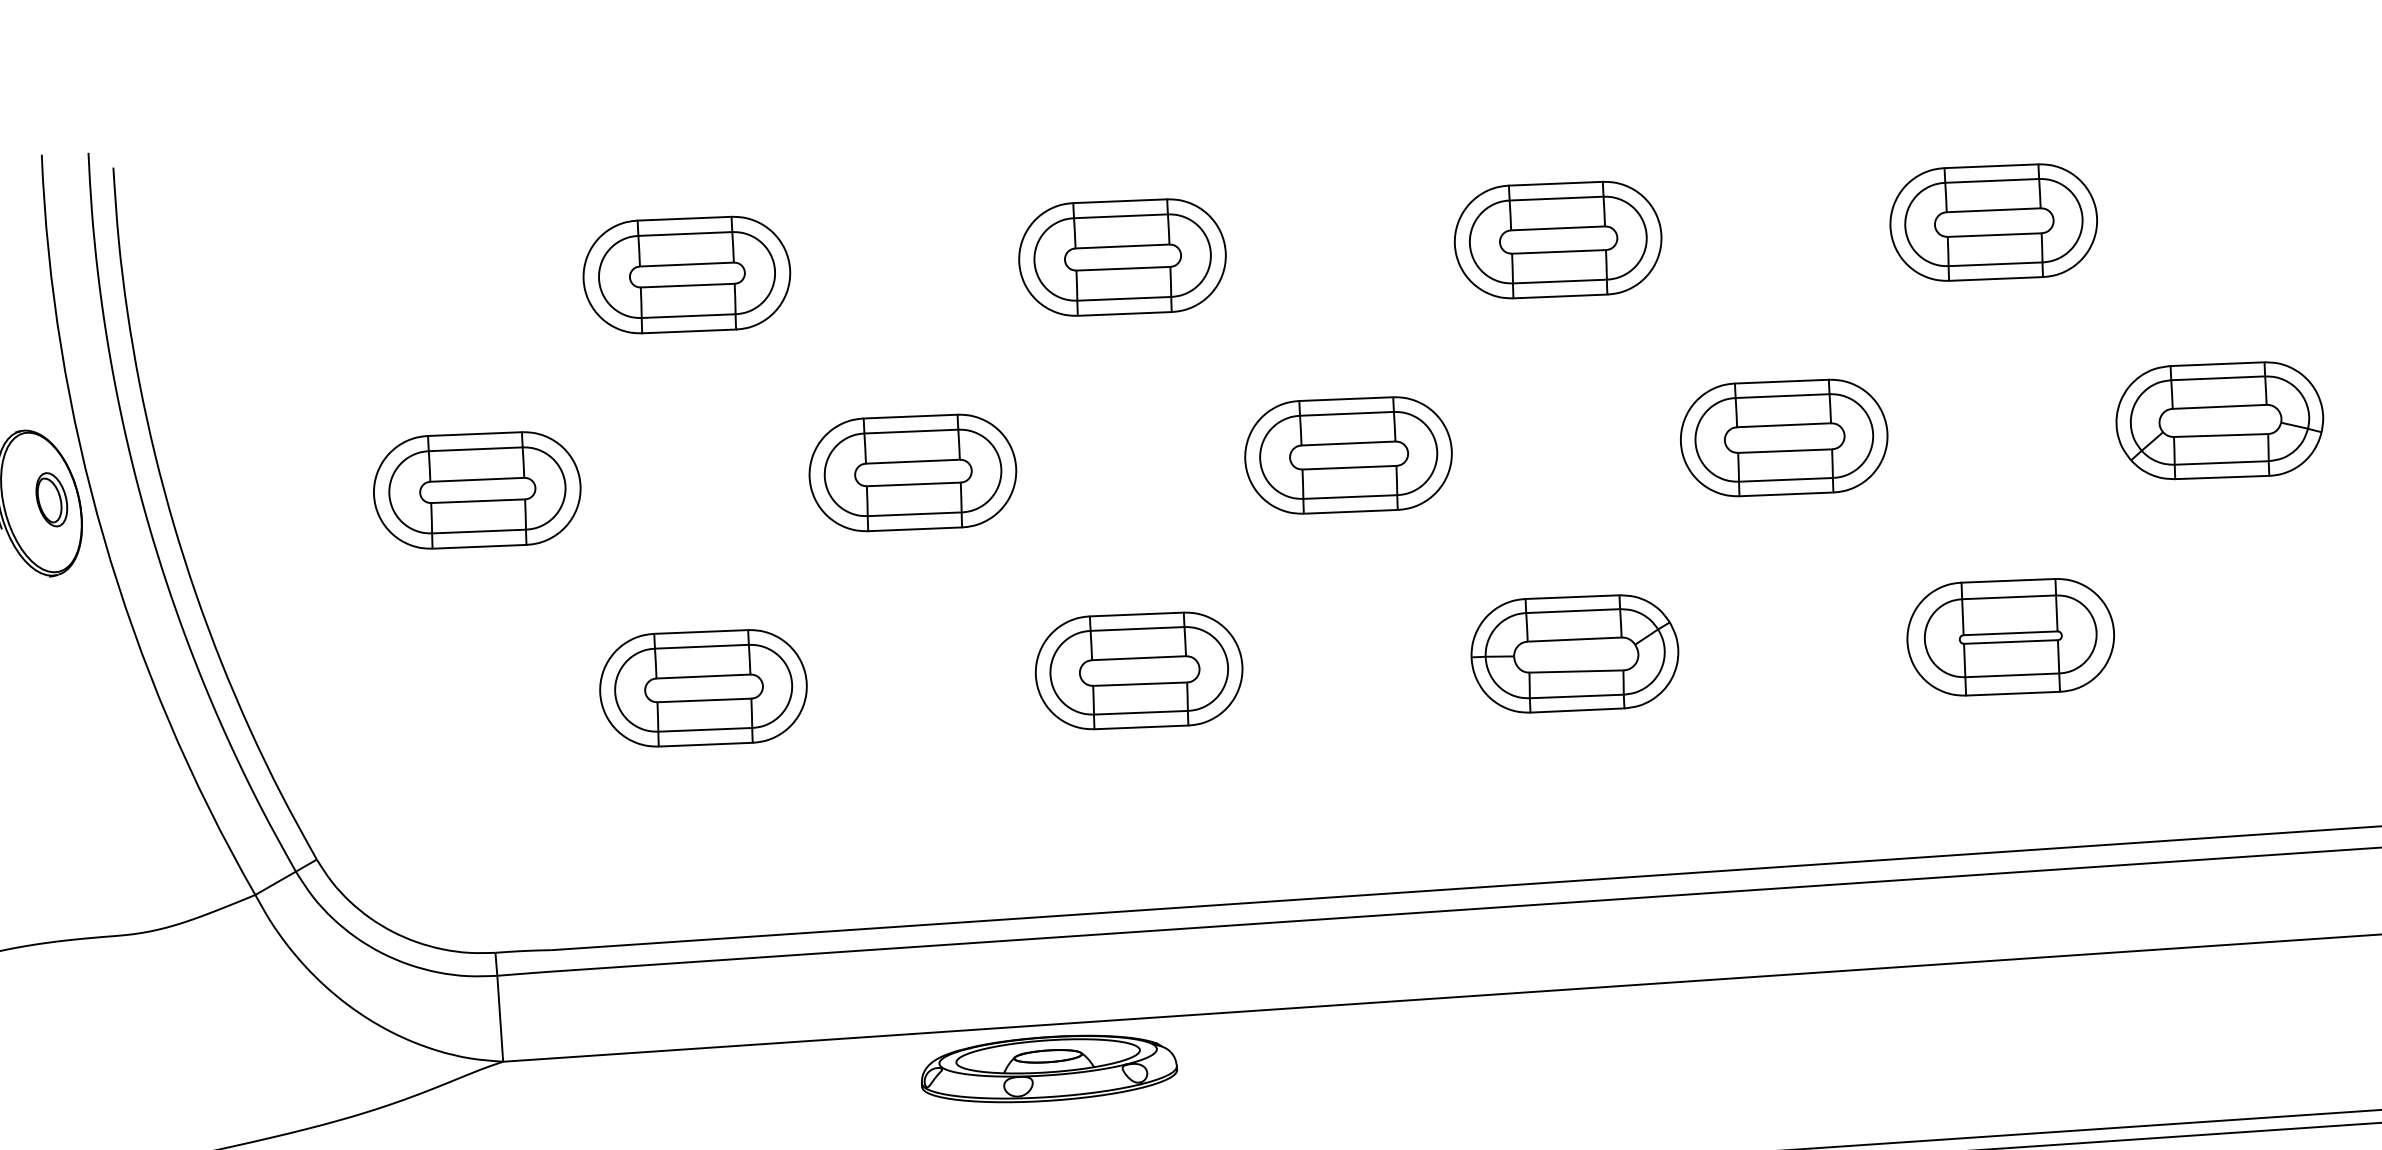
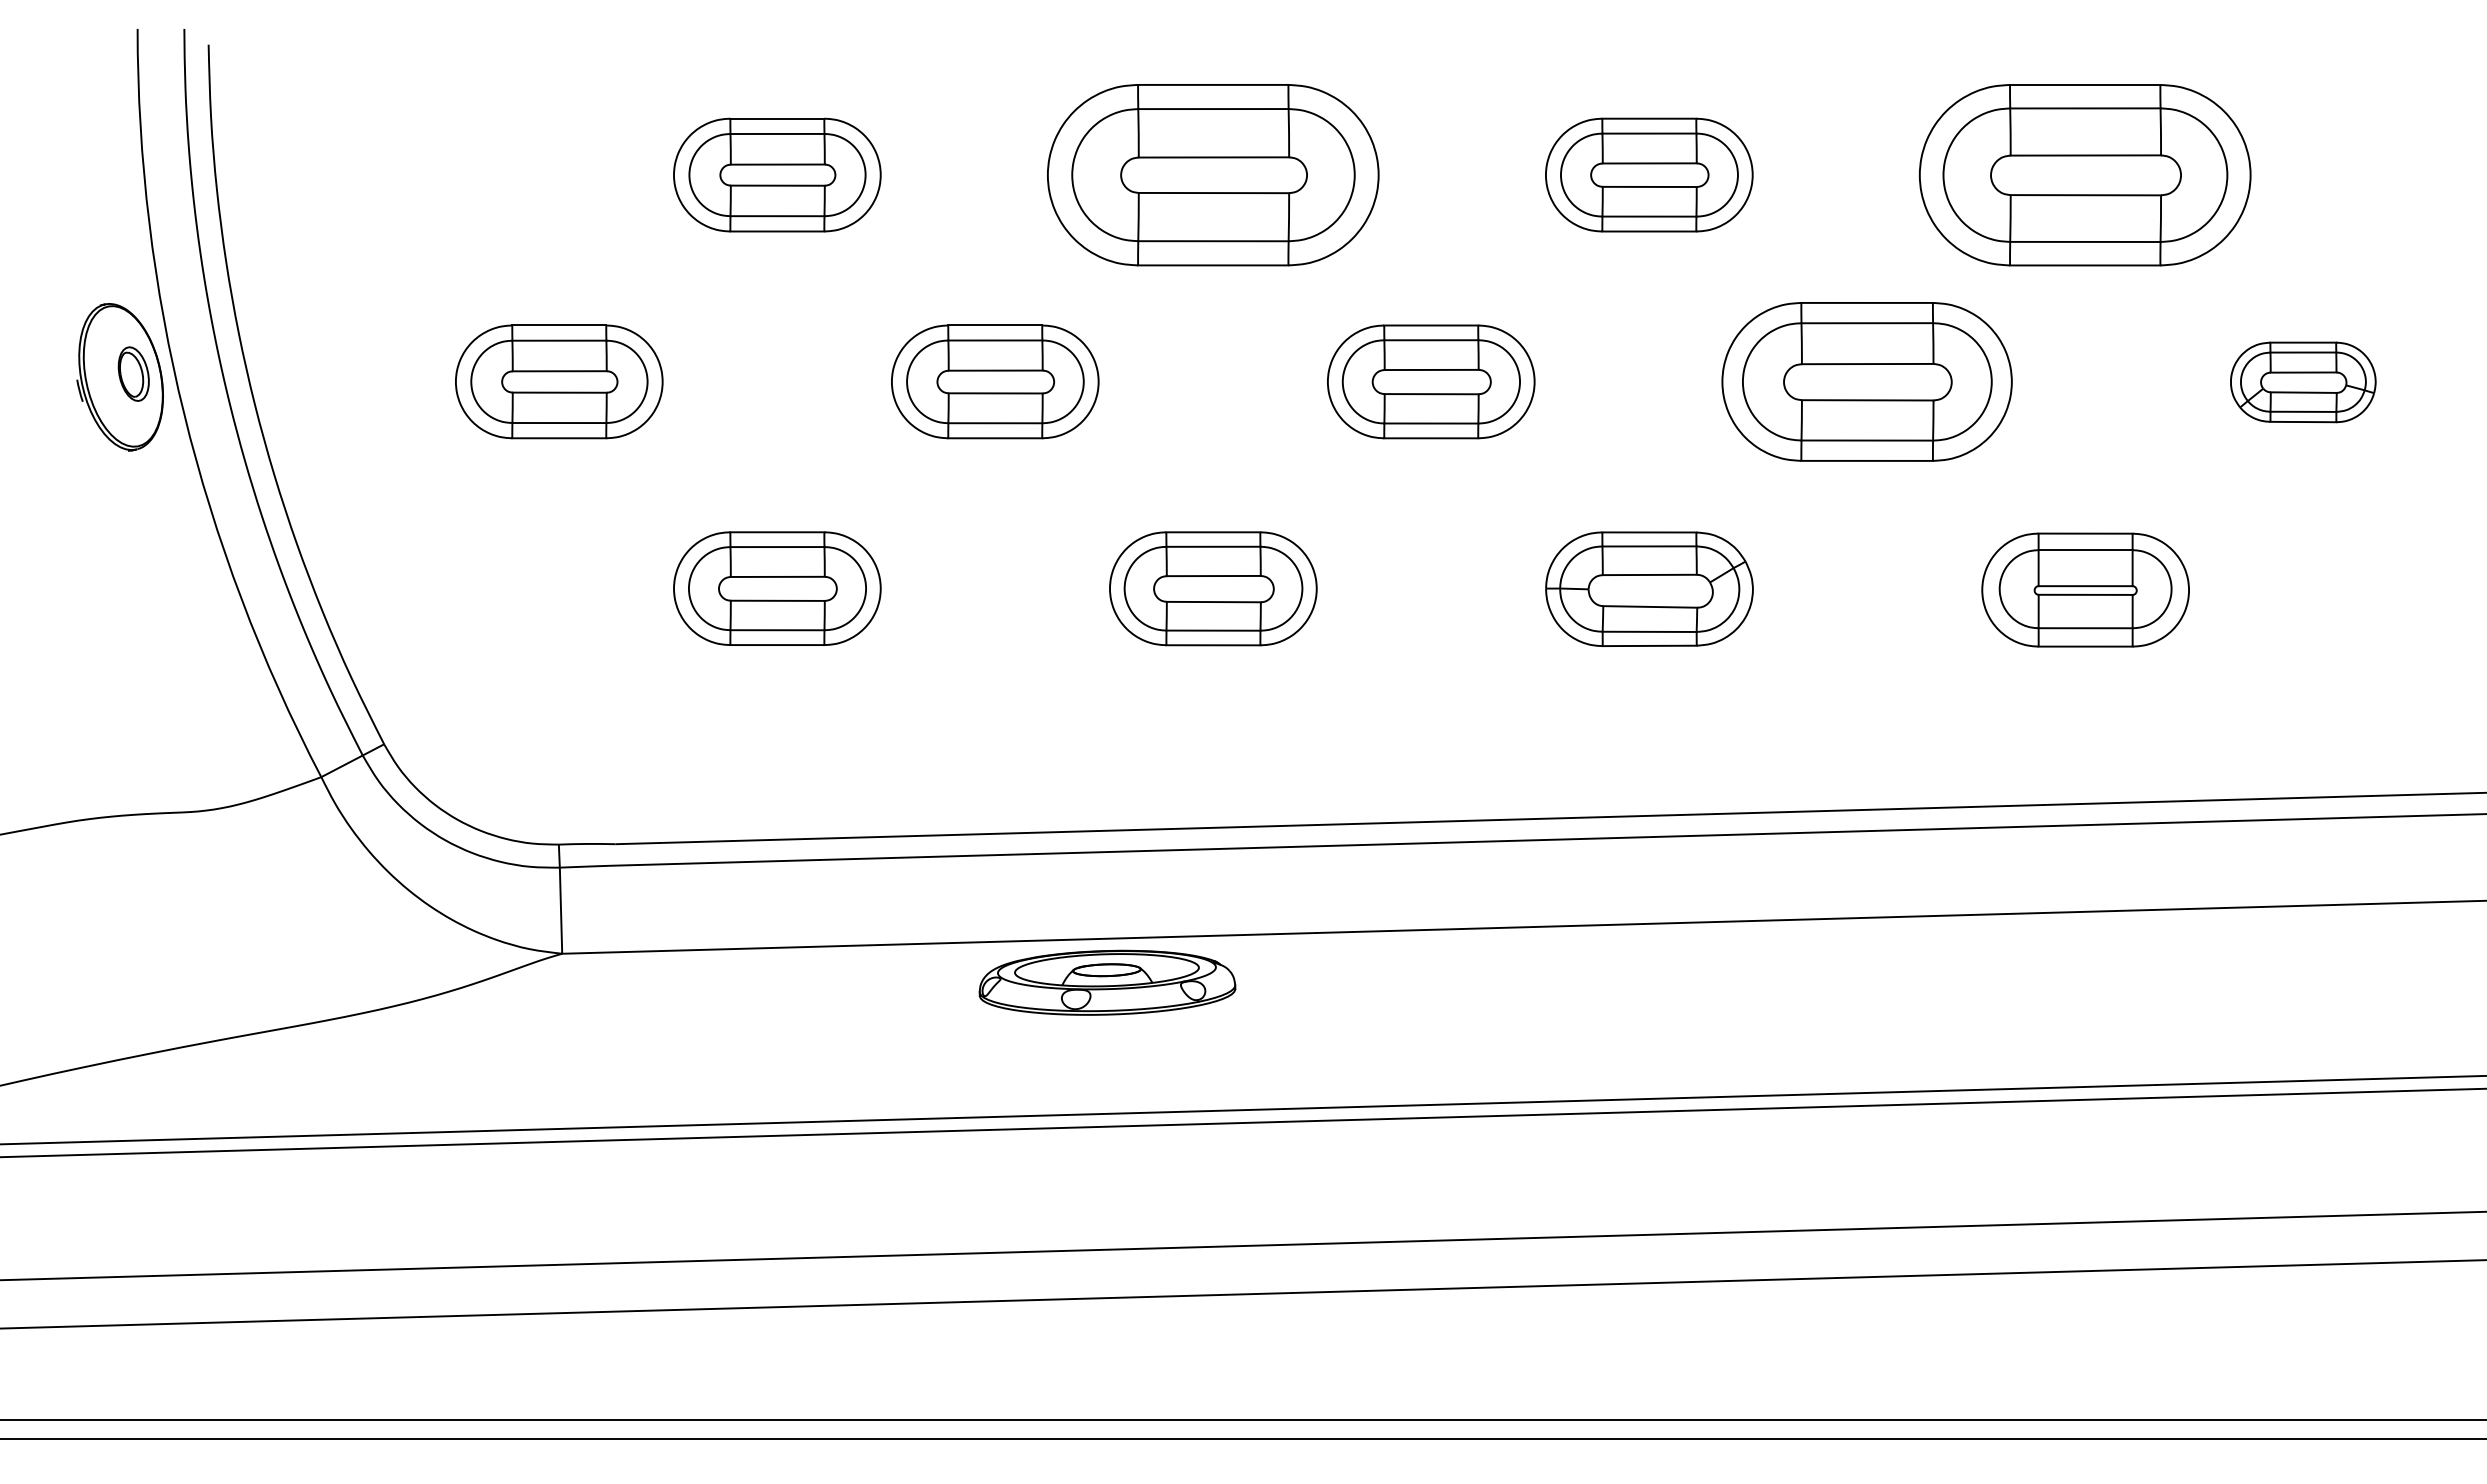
part: (1993, 221) -> (2085, 174), size x1.6
part: (1122, 256) -> (1213, 174), size x1.6
part: (2220, 421) -> (2303, 382), size x0.7
part: (1784, 437) -> (1867, 381), size x1.4

